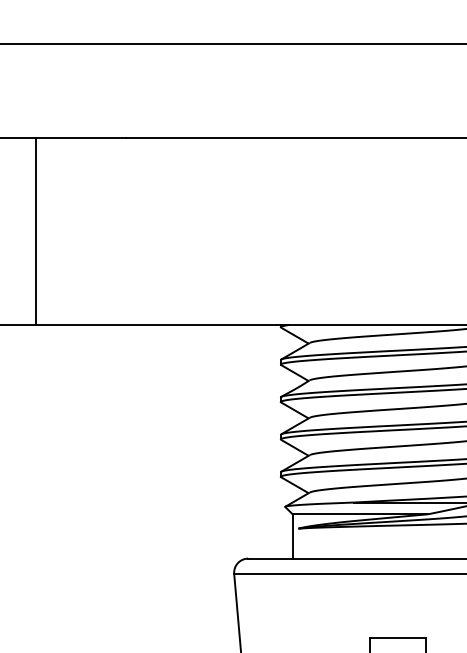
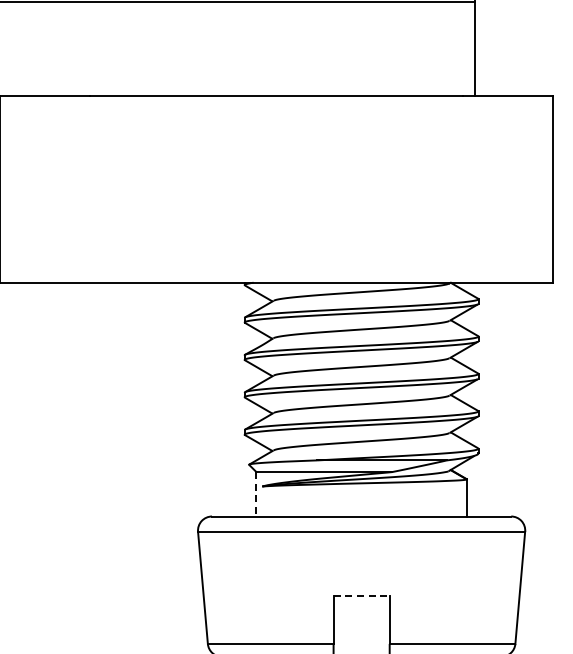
line: (292, 536) -> (256, 494), solid -> dashed
line: (398, 637) -> (362, 595), solid -> dashed

